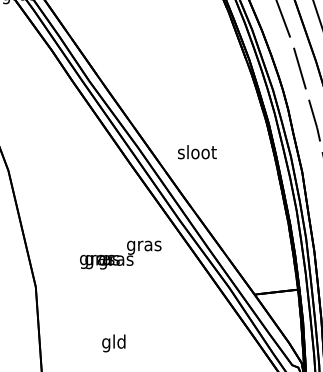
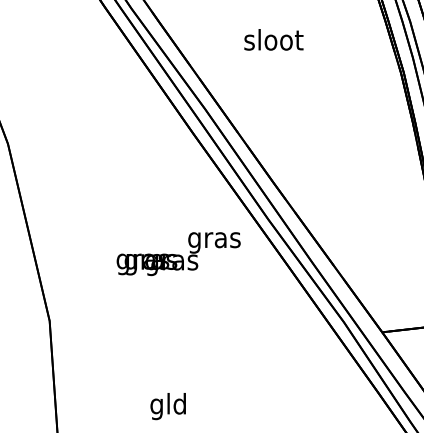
text: (197, 152) -> (274, 40), moved
text: (120, 254) -> (178, 253), moved

